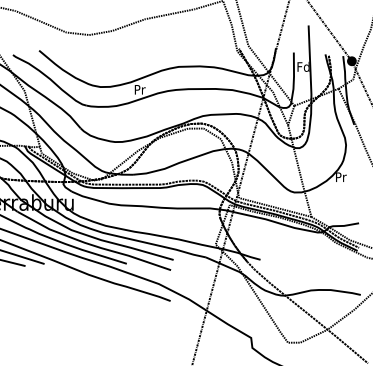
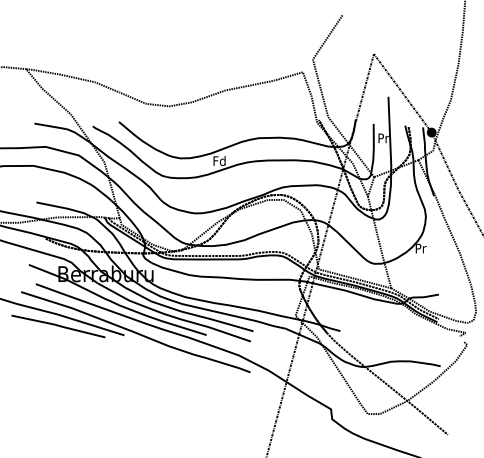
text: (303, 67) -> (383, 138), Fd -> Pr
text: (139, 90) -> (219, 161), Pr -> Fd

